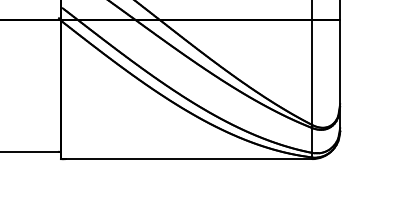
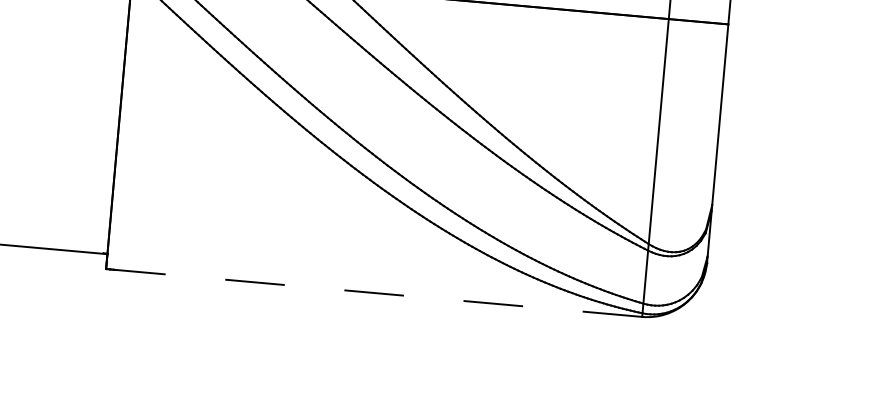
line: (186, 159) -> (373, 293), solid -> dashed

